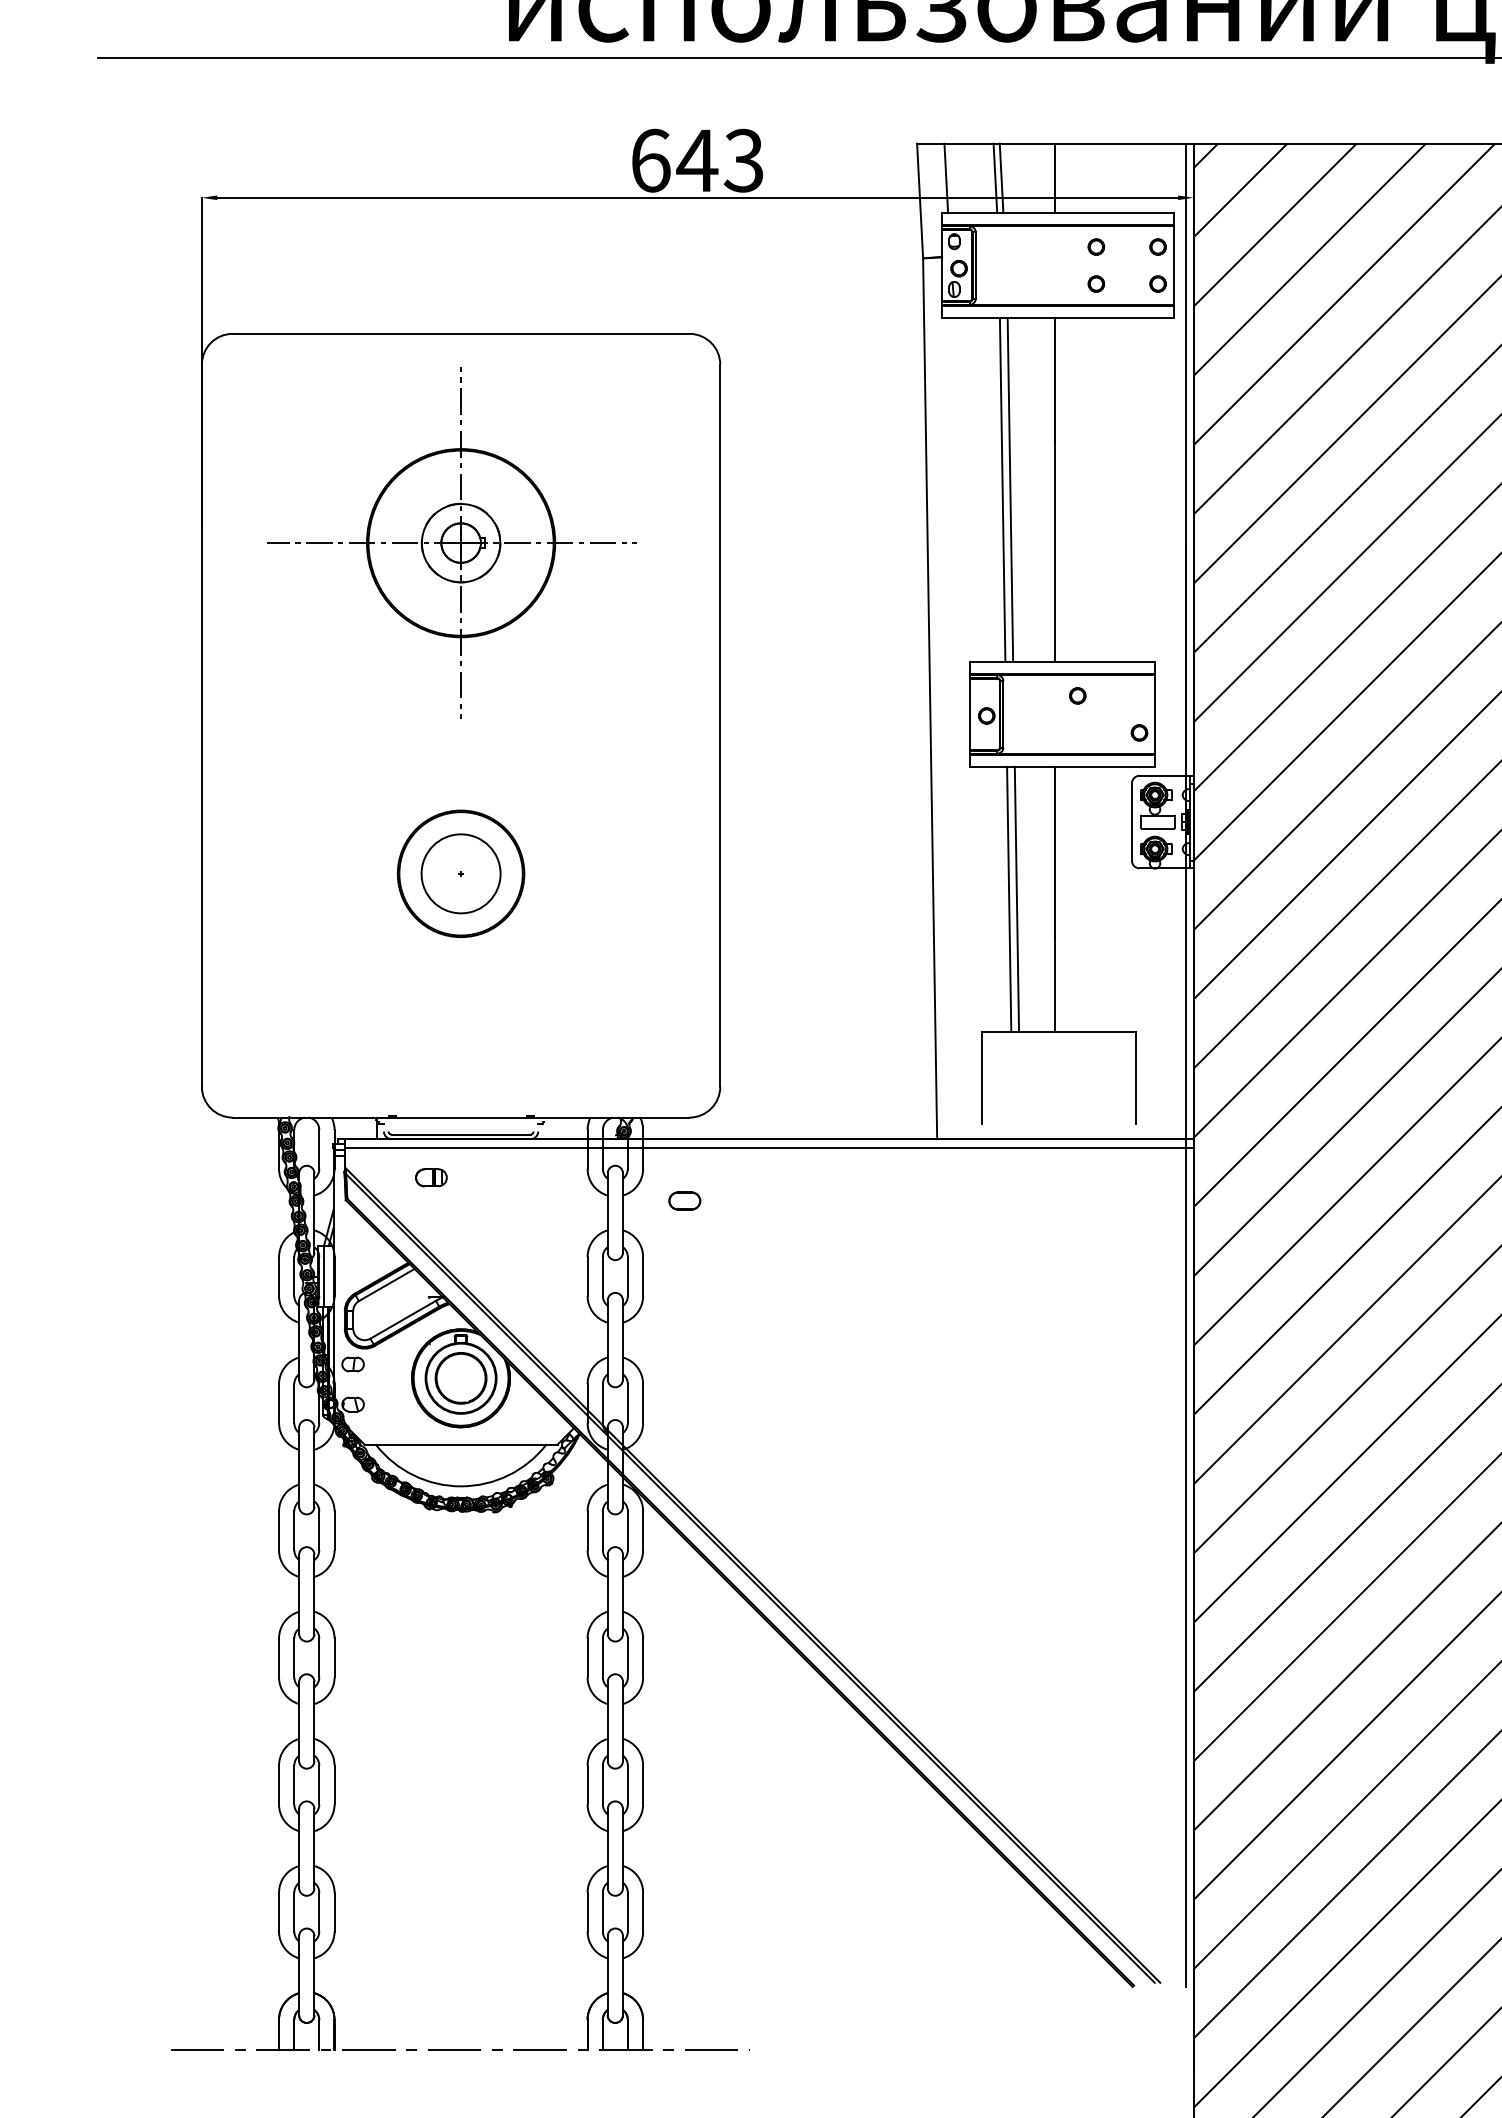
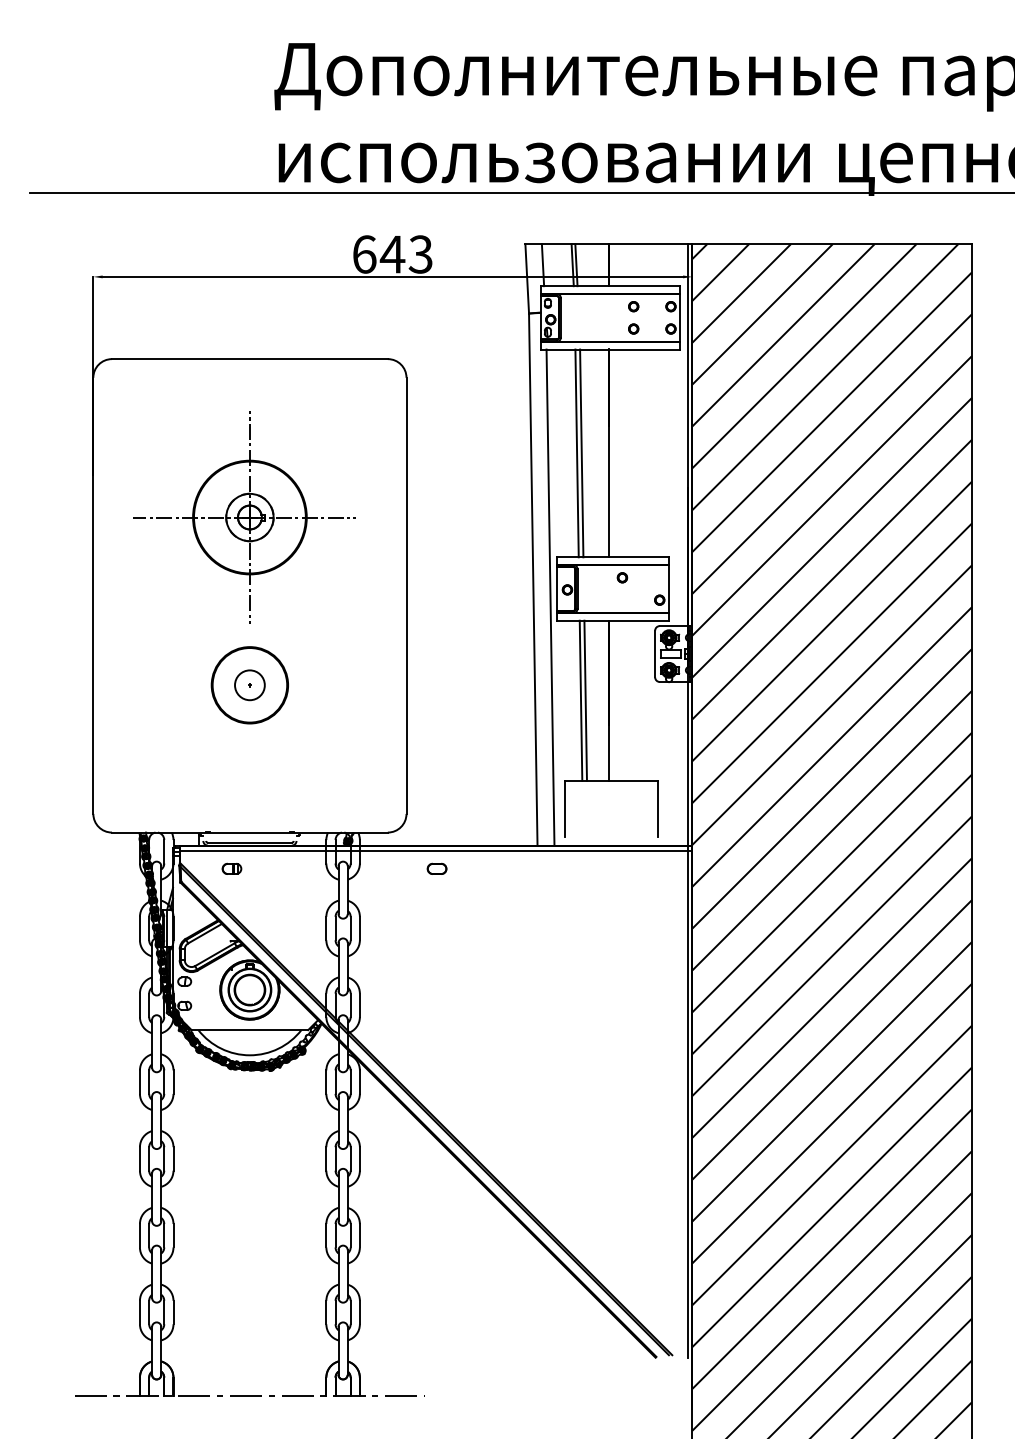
part: (452, 543) -> (244, 517), moved
line: (958, 728) -> (550, 597), added
circle: (460, 874) -> (249, 685), size x0.62
part: (683, 1200) -> (436, 868), moved

